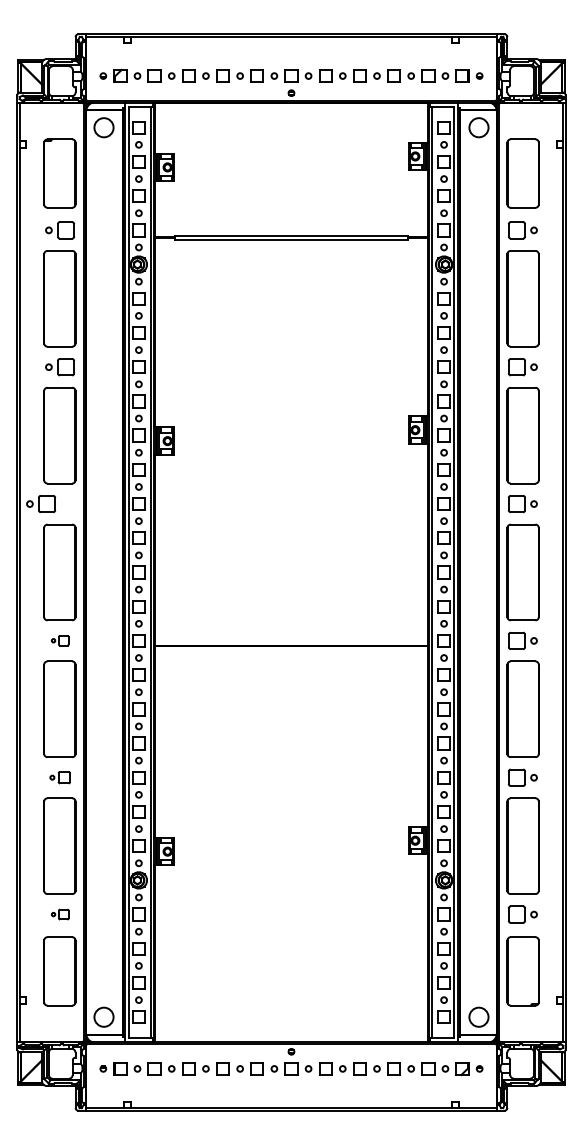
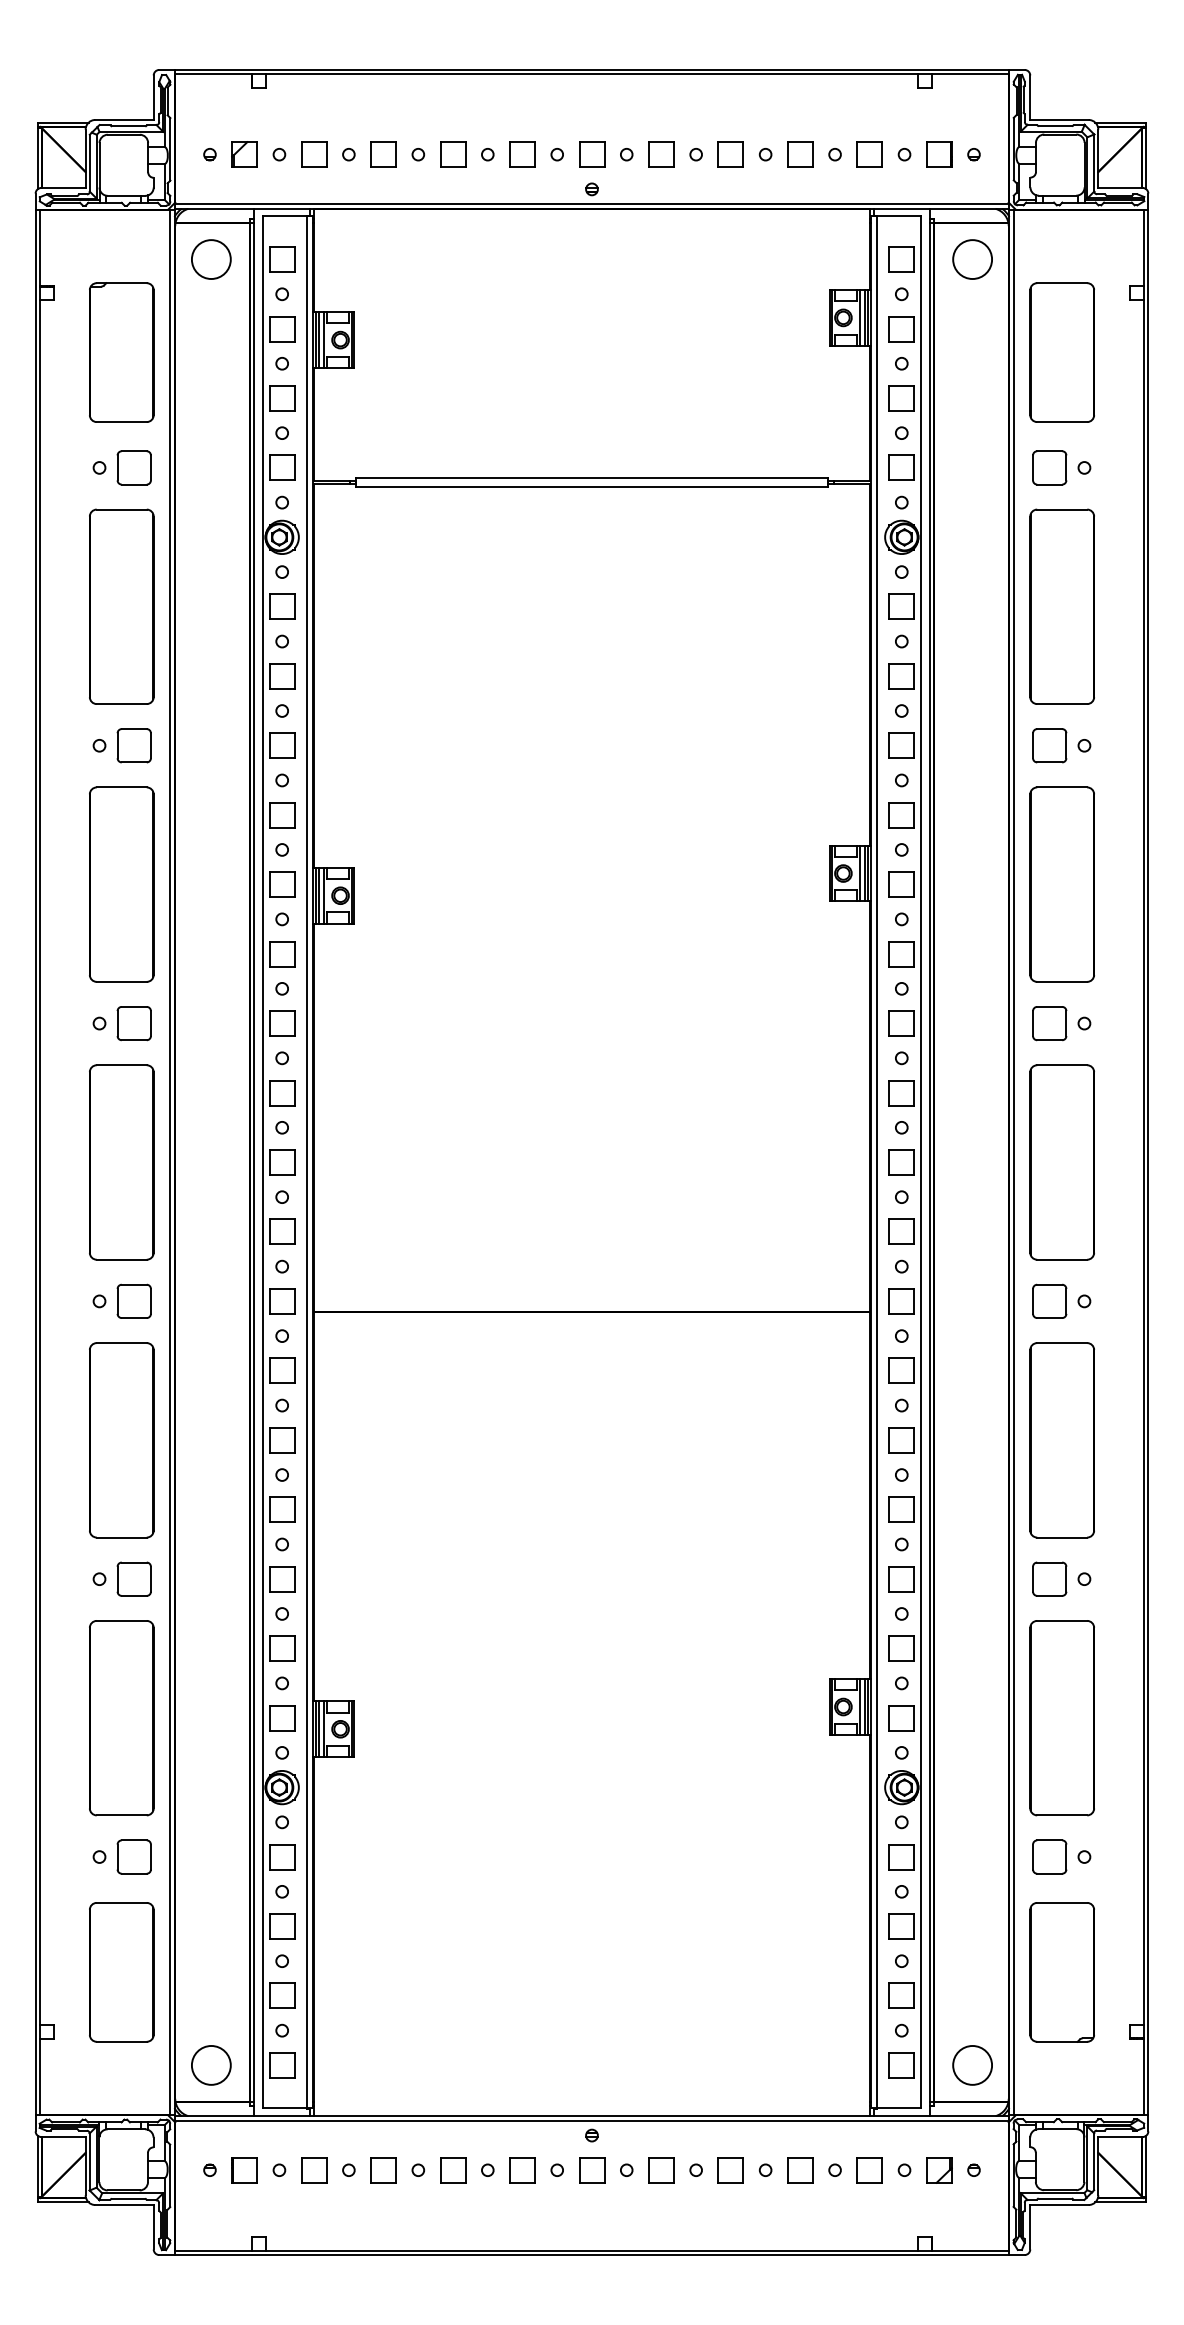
part: (41, 504) -> (123, 1024), moved
part: (60, 640) -> (123, 1300), size x1.67
part: (60, 777) -> (123, 1578), size x1.43
part: (60, 914) -> (123, 1856), size x1.67

